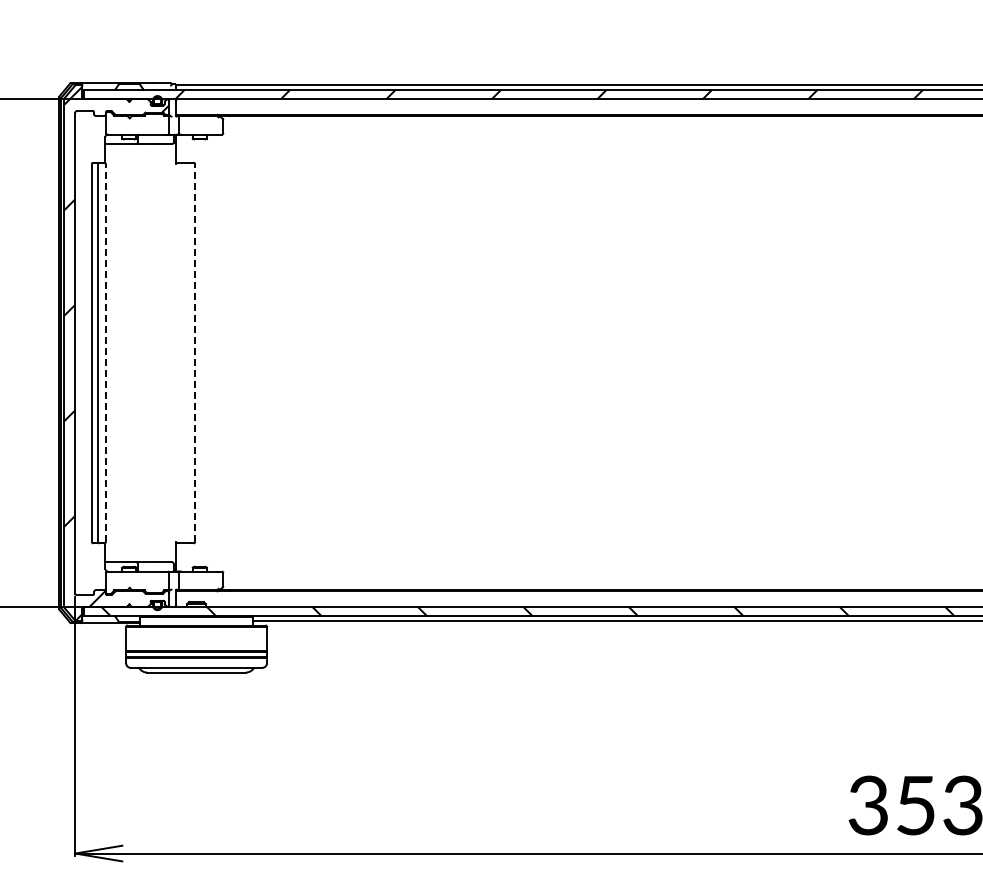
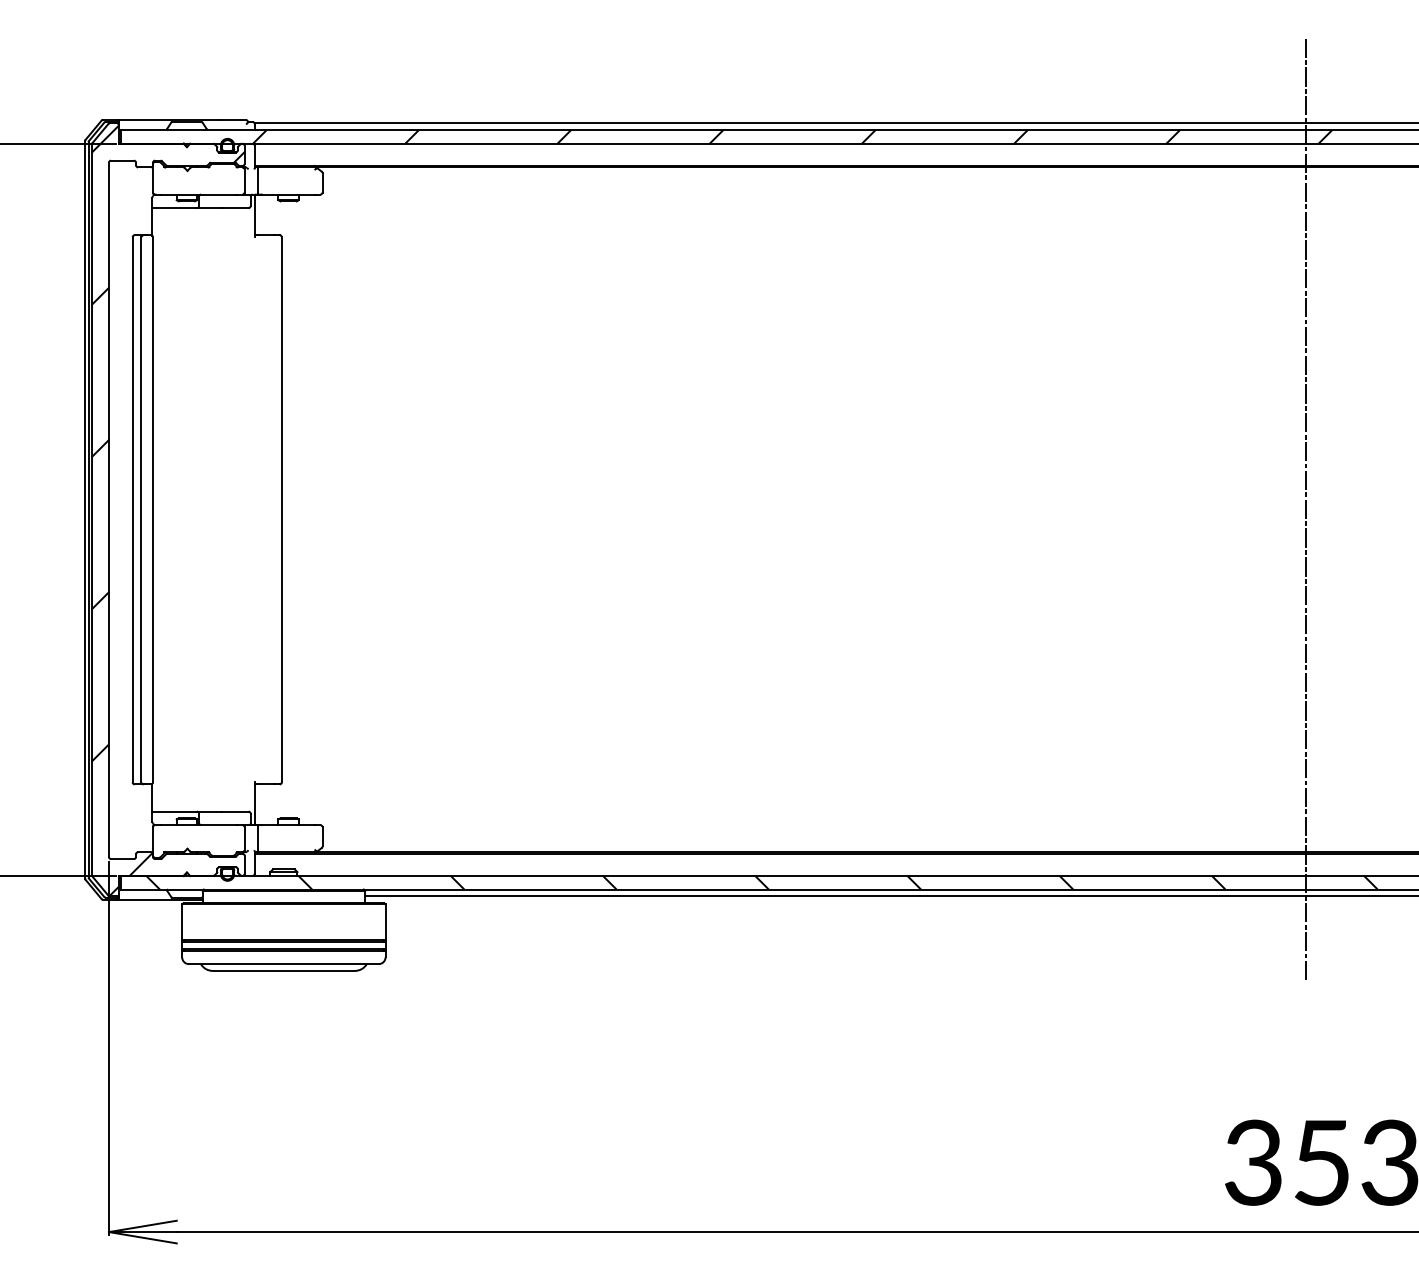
line: (904, 352) -> (1305, 508), added
line: (105, 353) -> (152, 510), dashed -> solid
line: (195, 353) -> (282, 510), dashed -> solid

